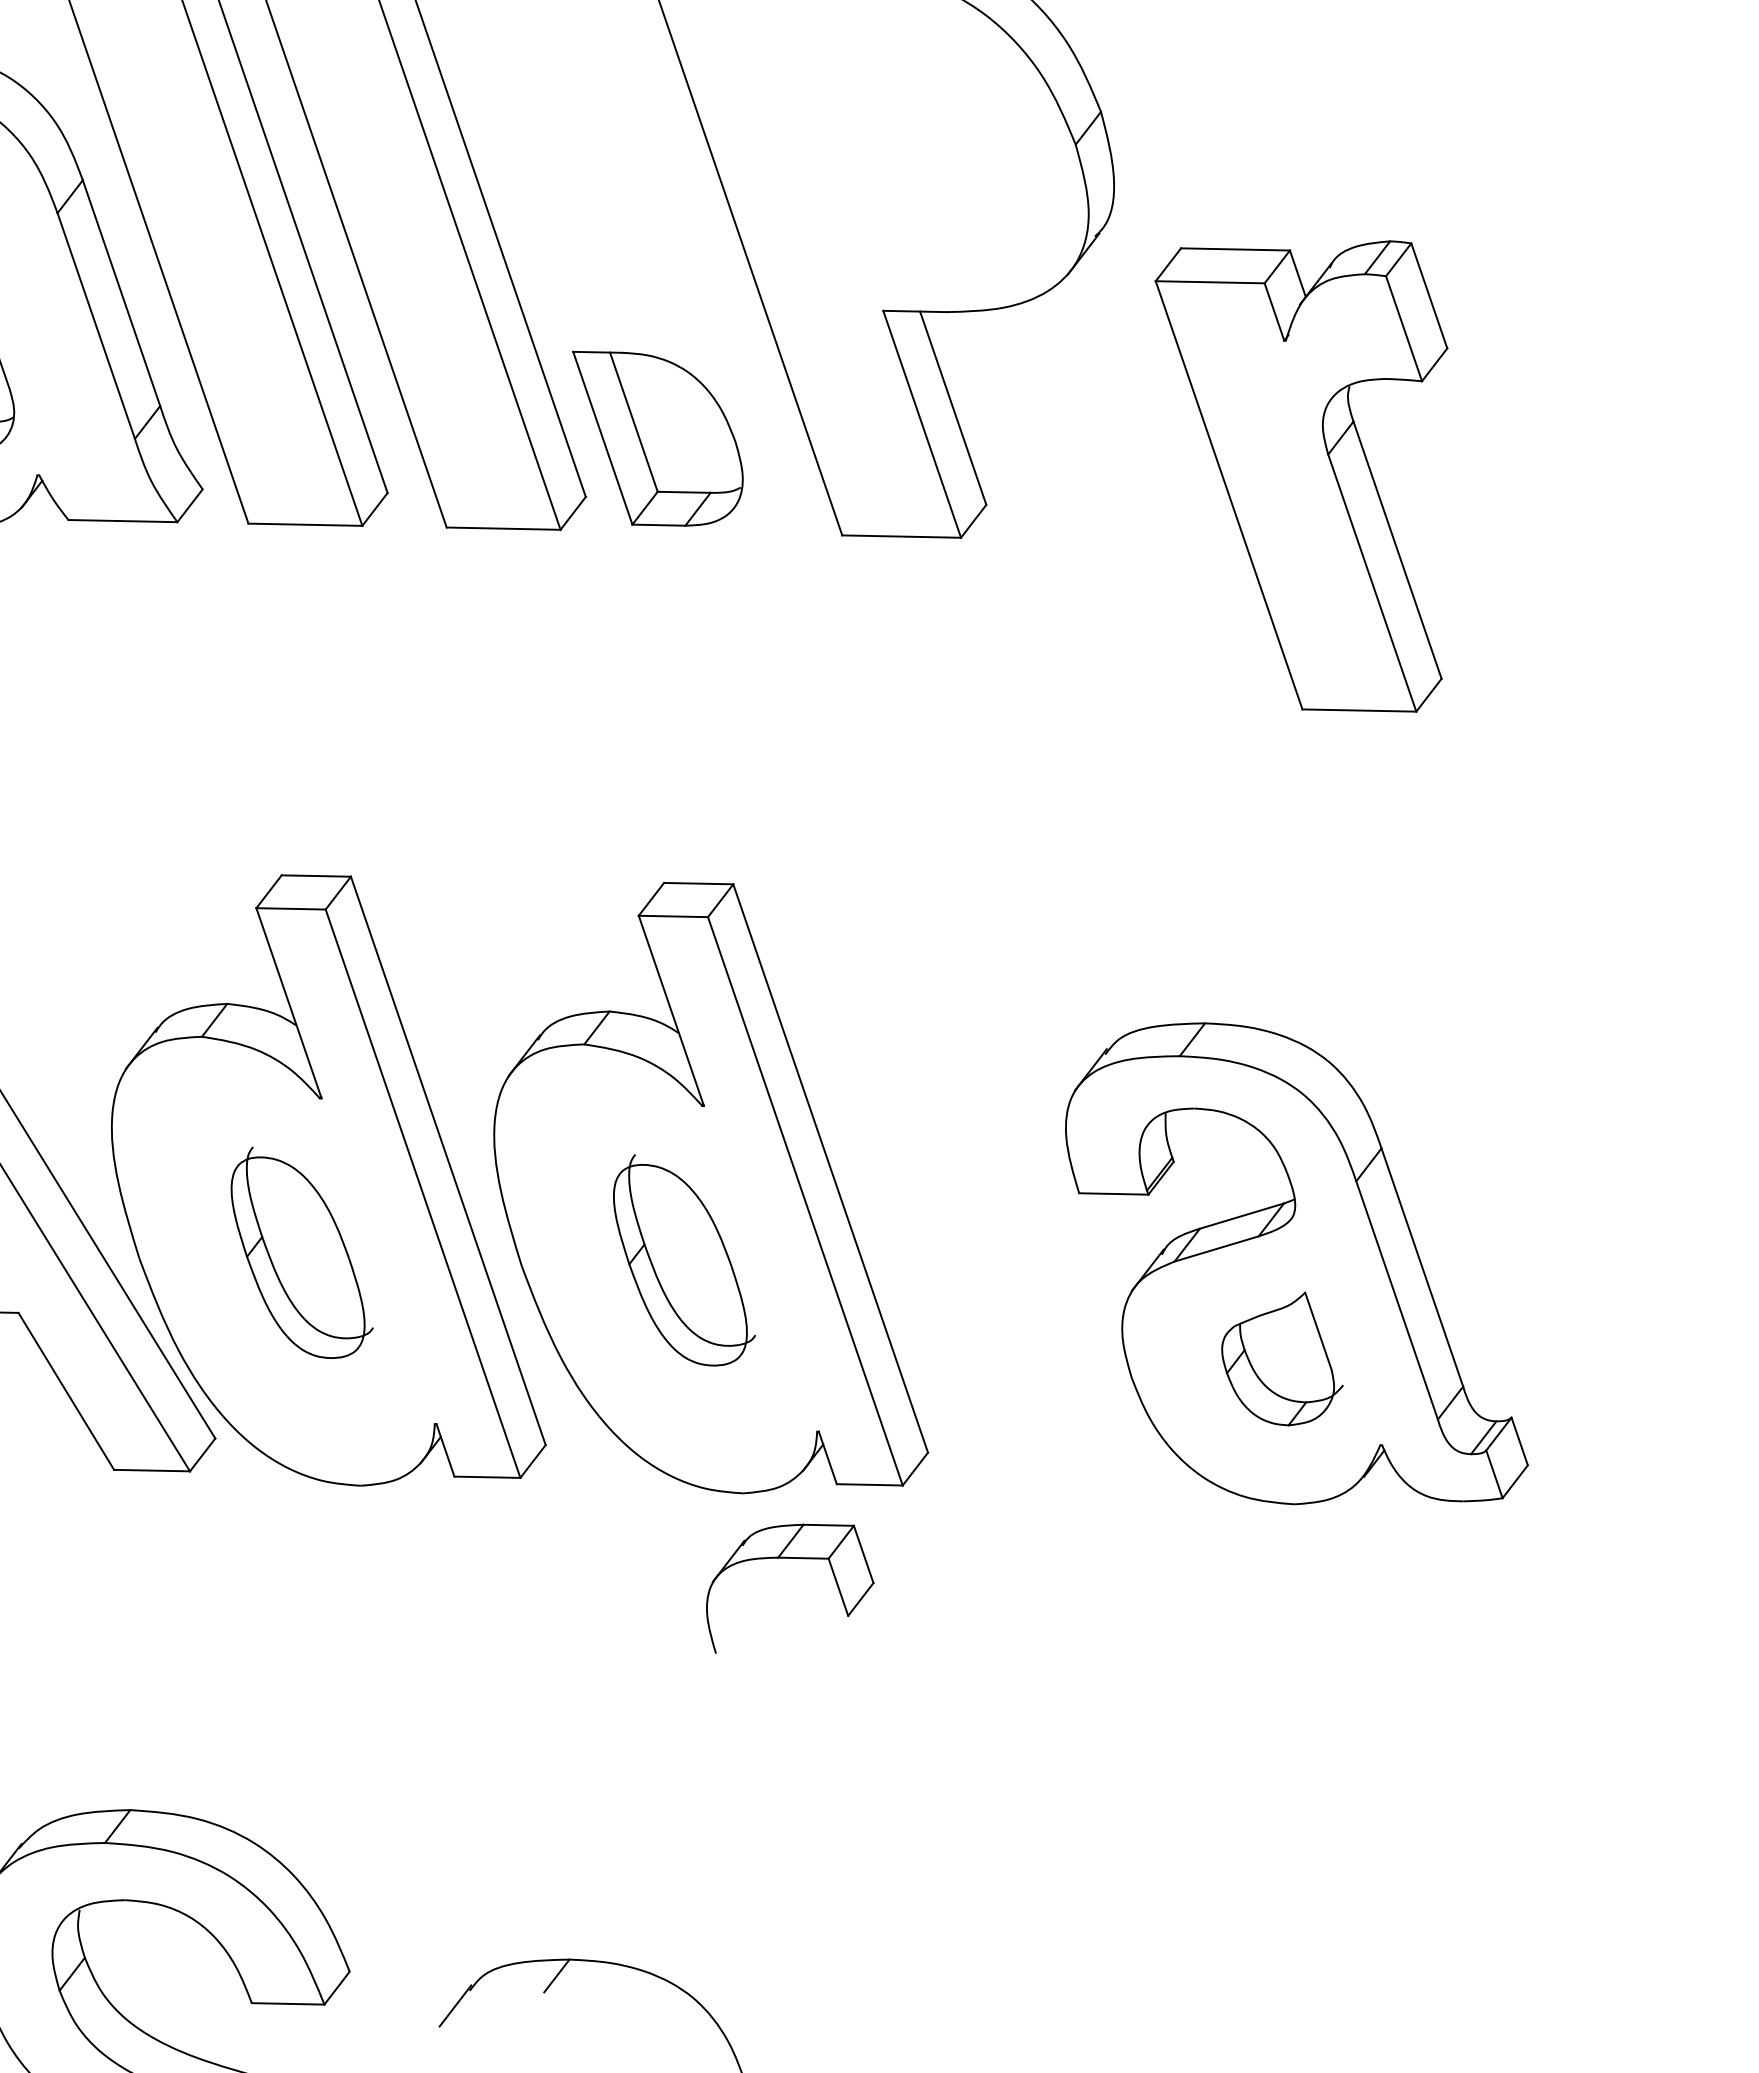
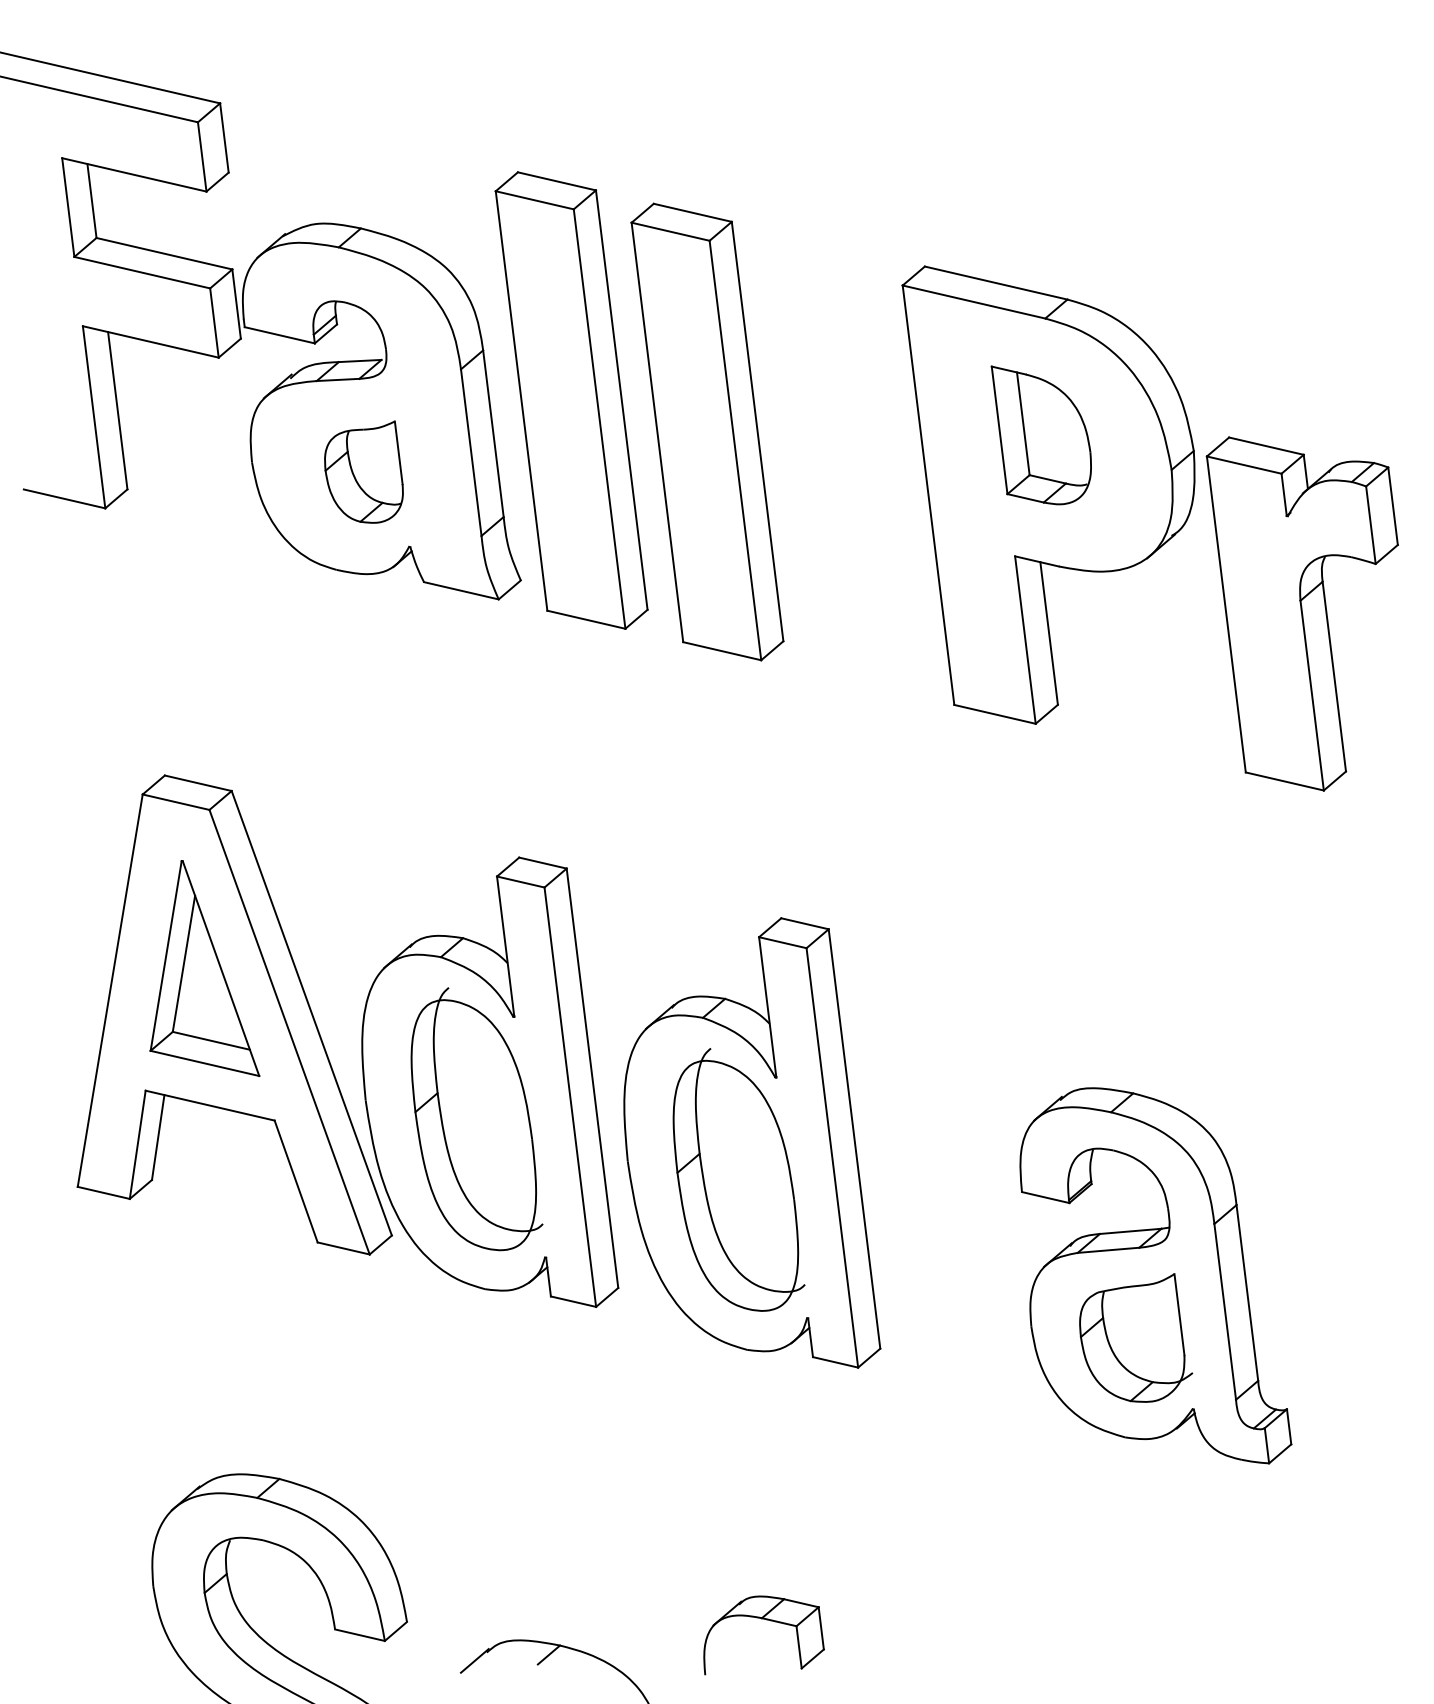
part: (661, 433) -> (1040, 435), moved
part: (1333, 471) -> (1301, 613), moved
part: (299, 1252) -> (476, 1119), size x1.67
part: (681, 1258) -> (738, 1179), size x1.67
part: (1281, 1362) -> (1136, 1337), size x1.43
part: (785, 1559) -> (766, 1620), moved

